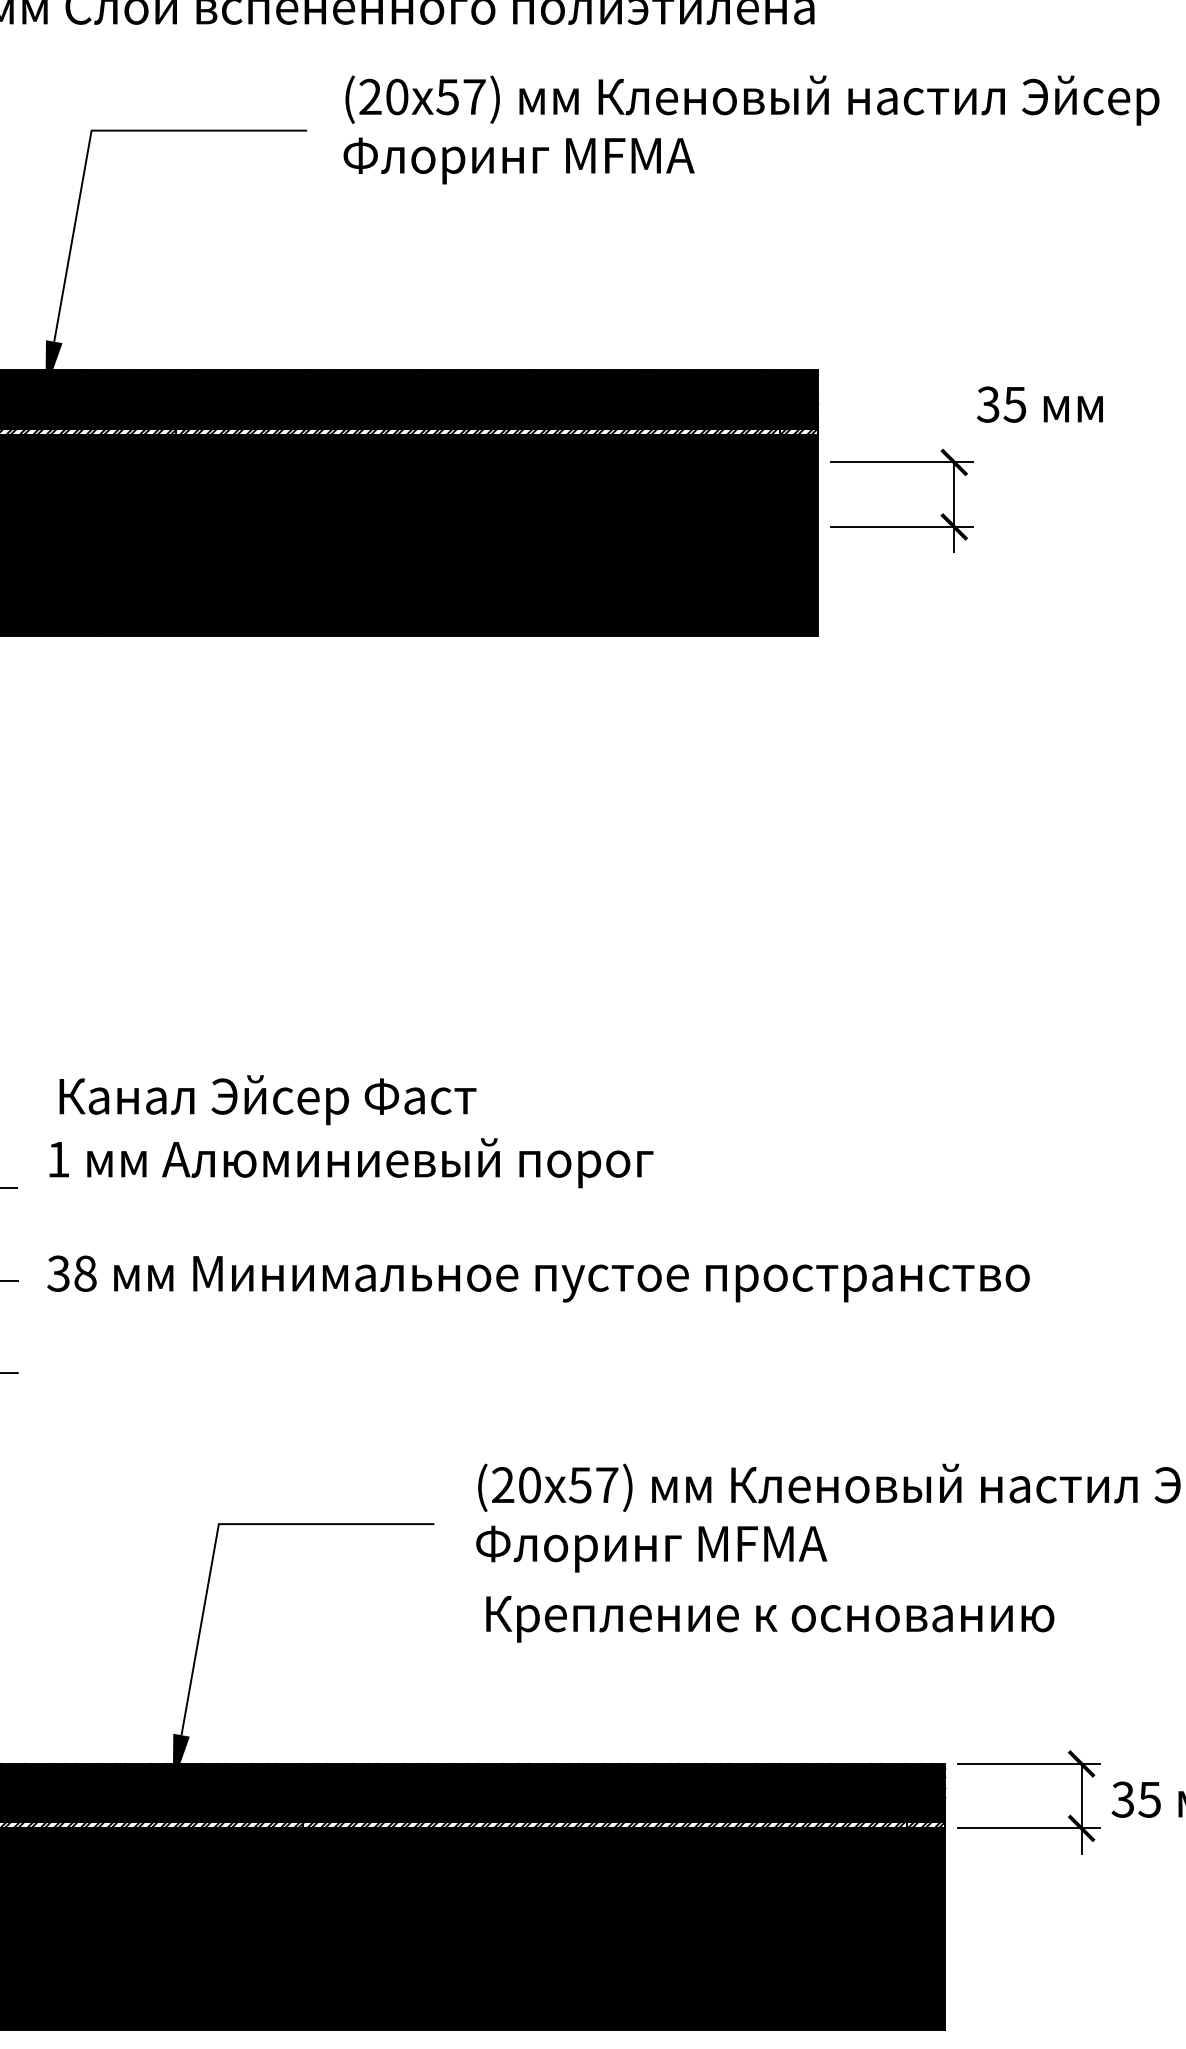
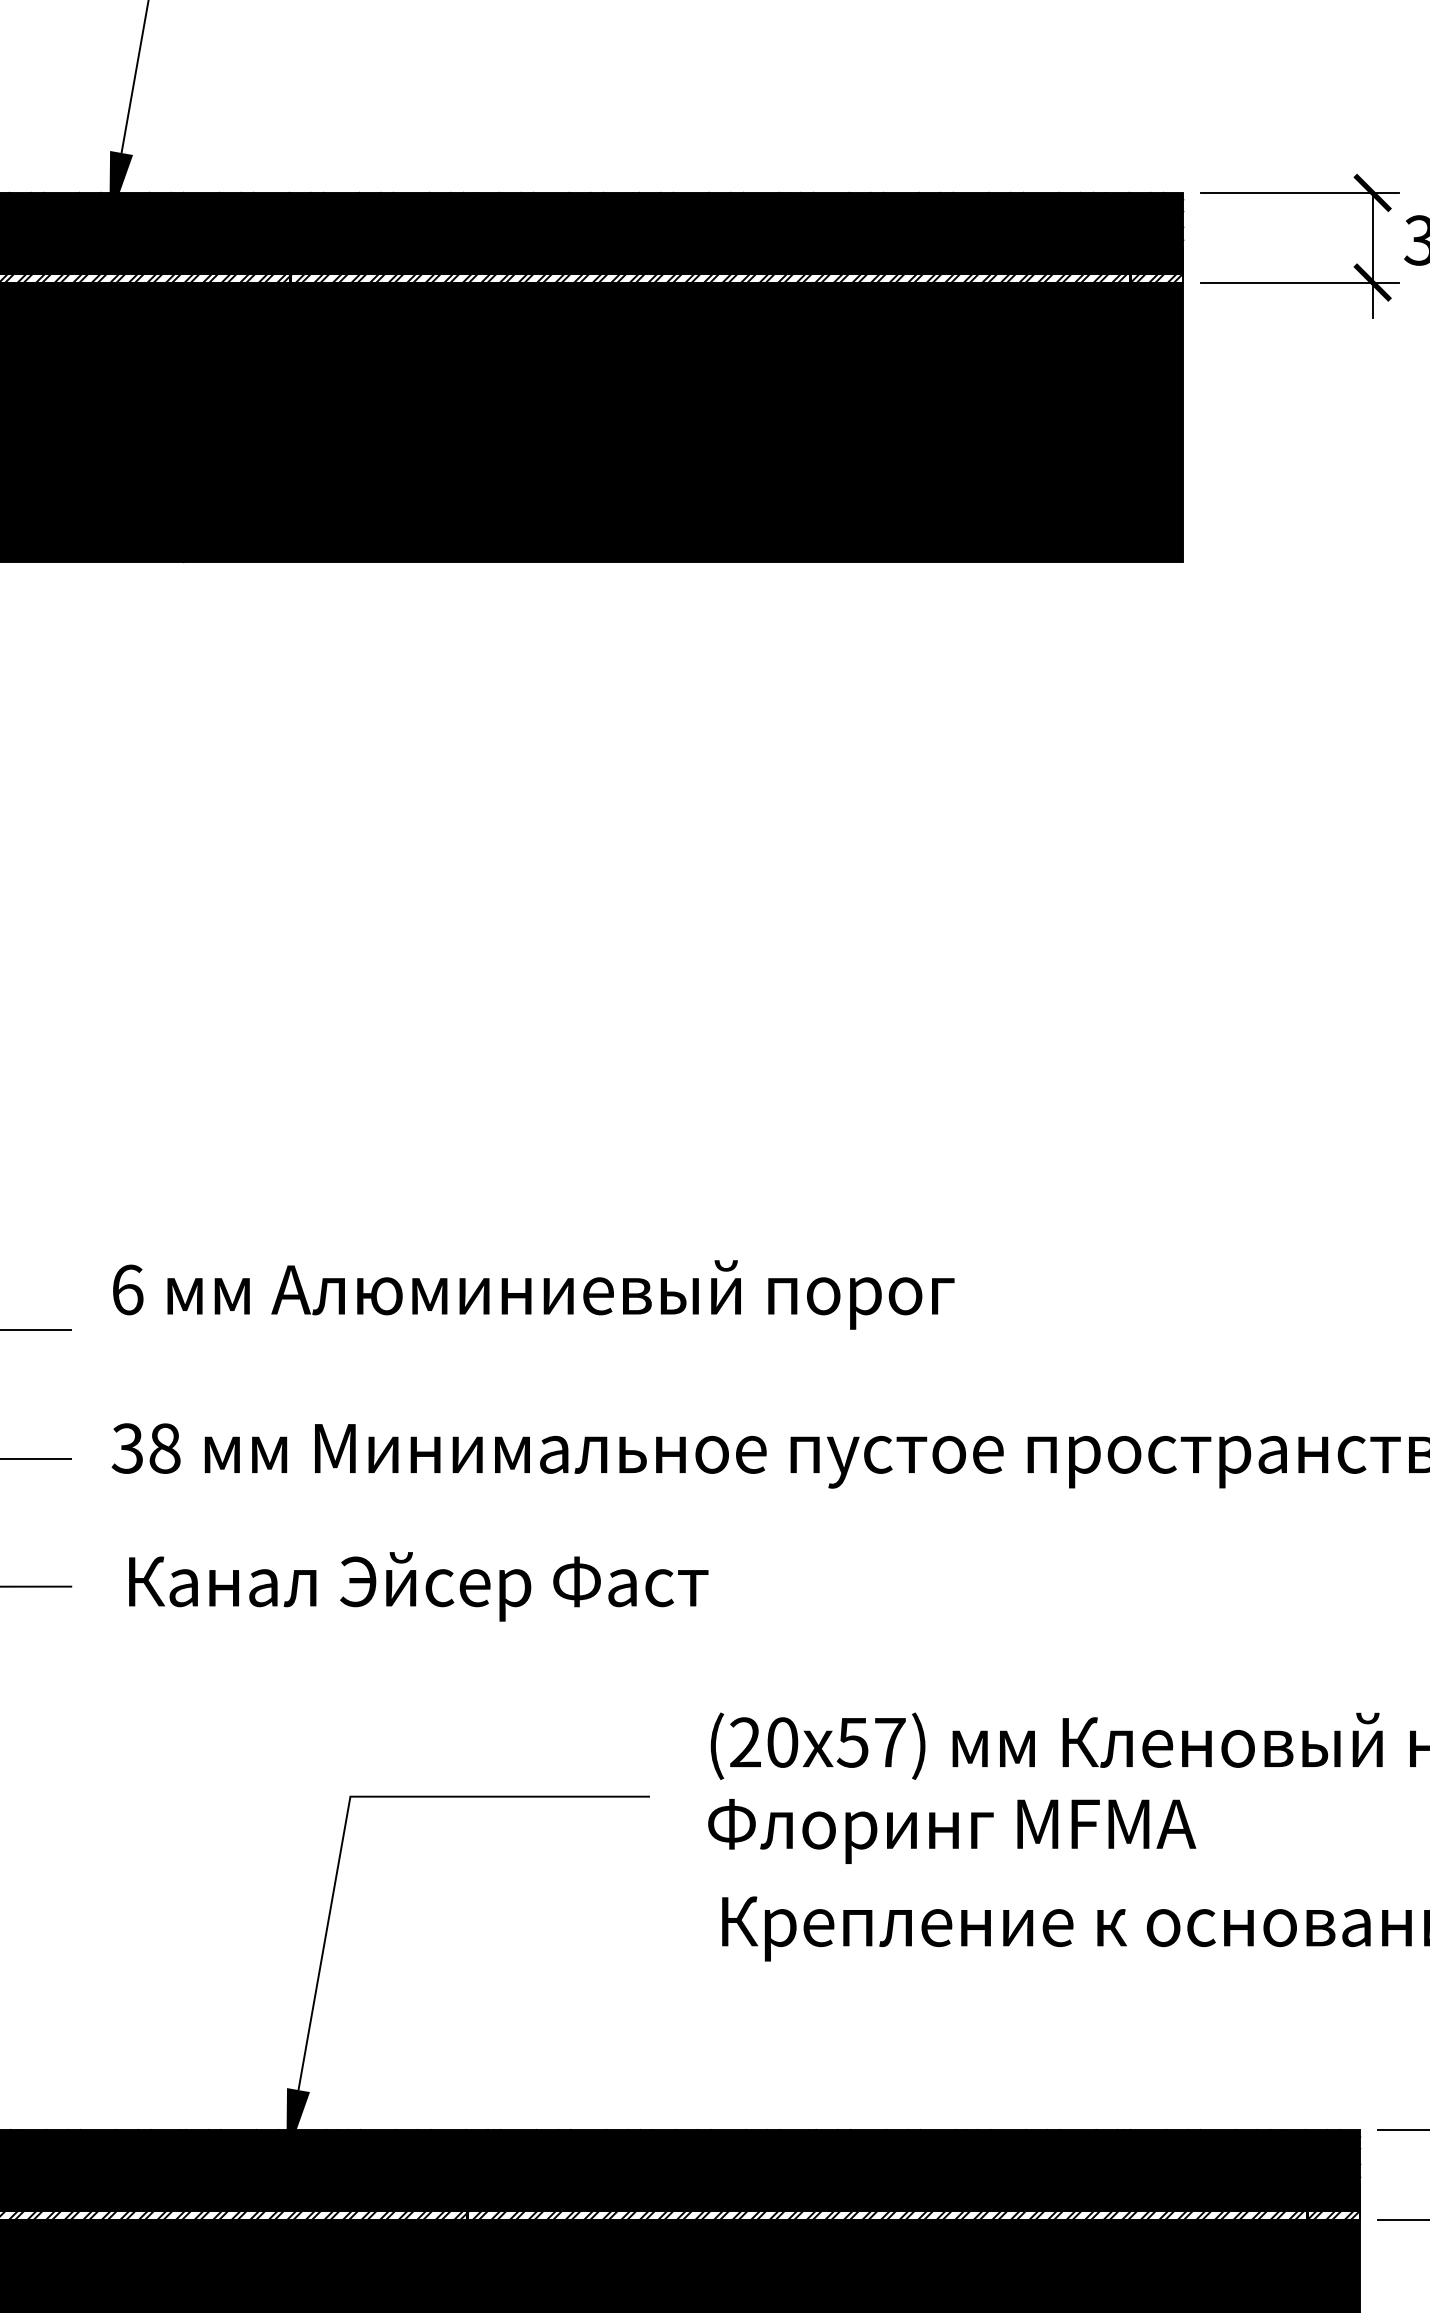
part: (901, 526) -> (1299, 281), moved
text: (267, 1100) -> (418, 1587), moved
text: (58, 1159) -> (127, 1289), 1 -> 6

